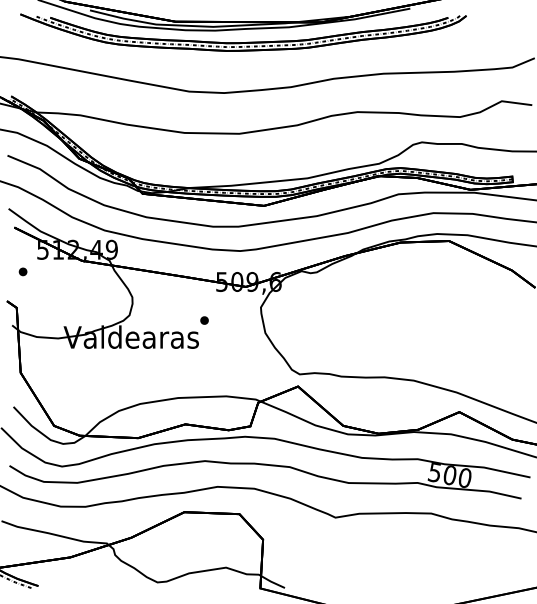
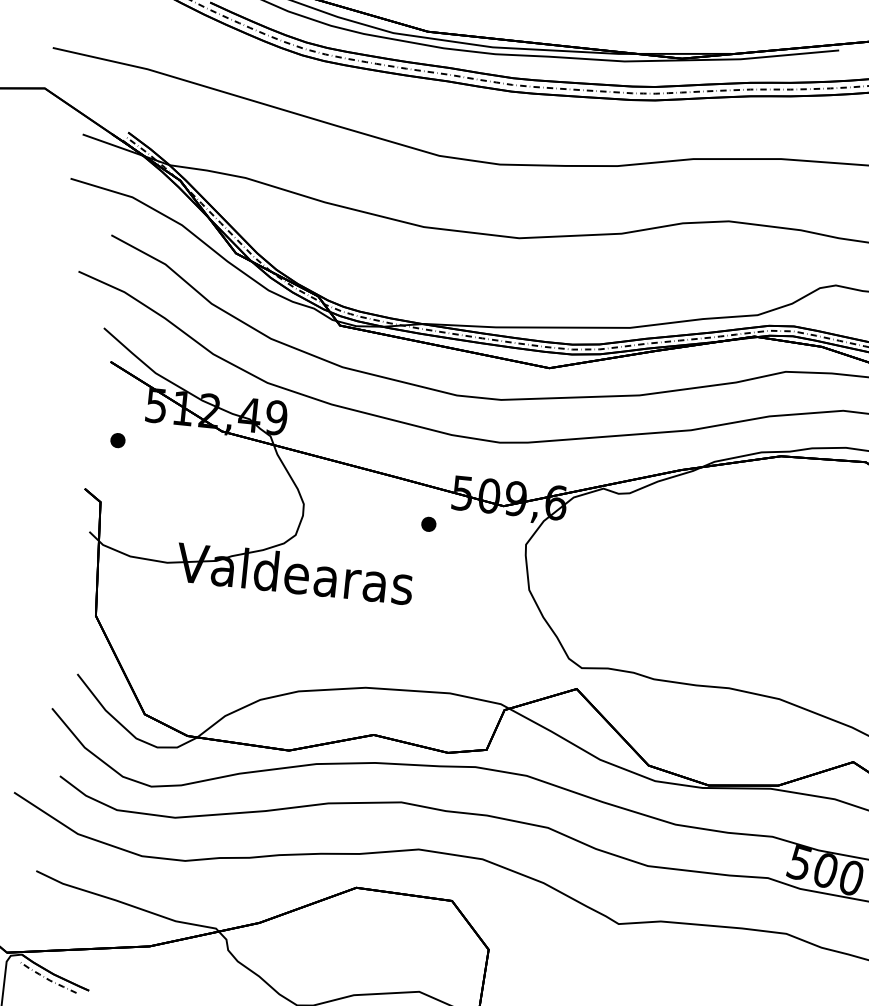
part: (204, 320) -> (428, 524), moved

